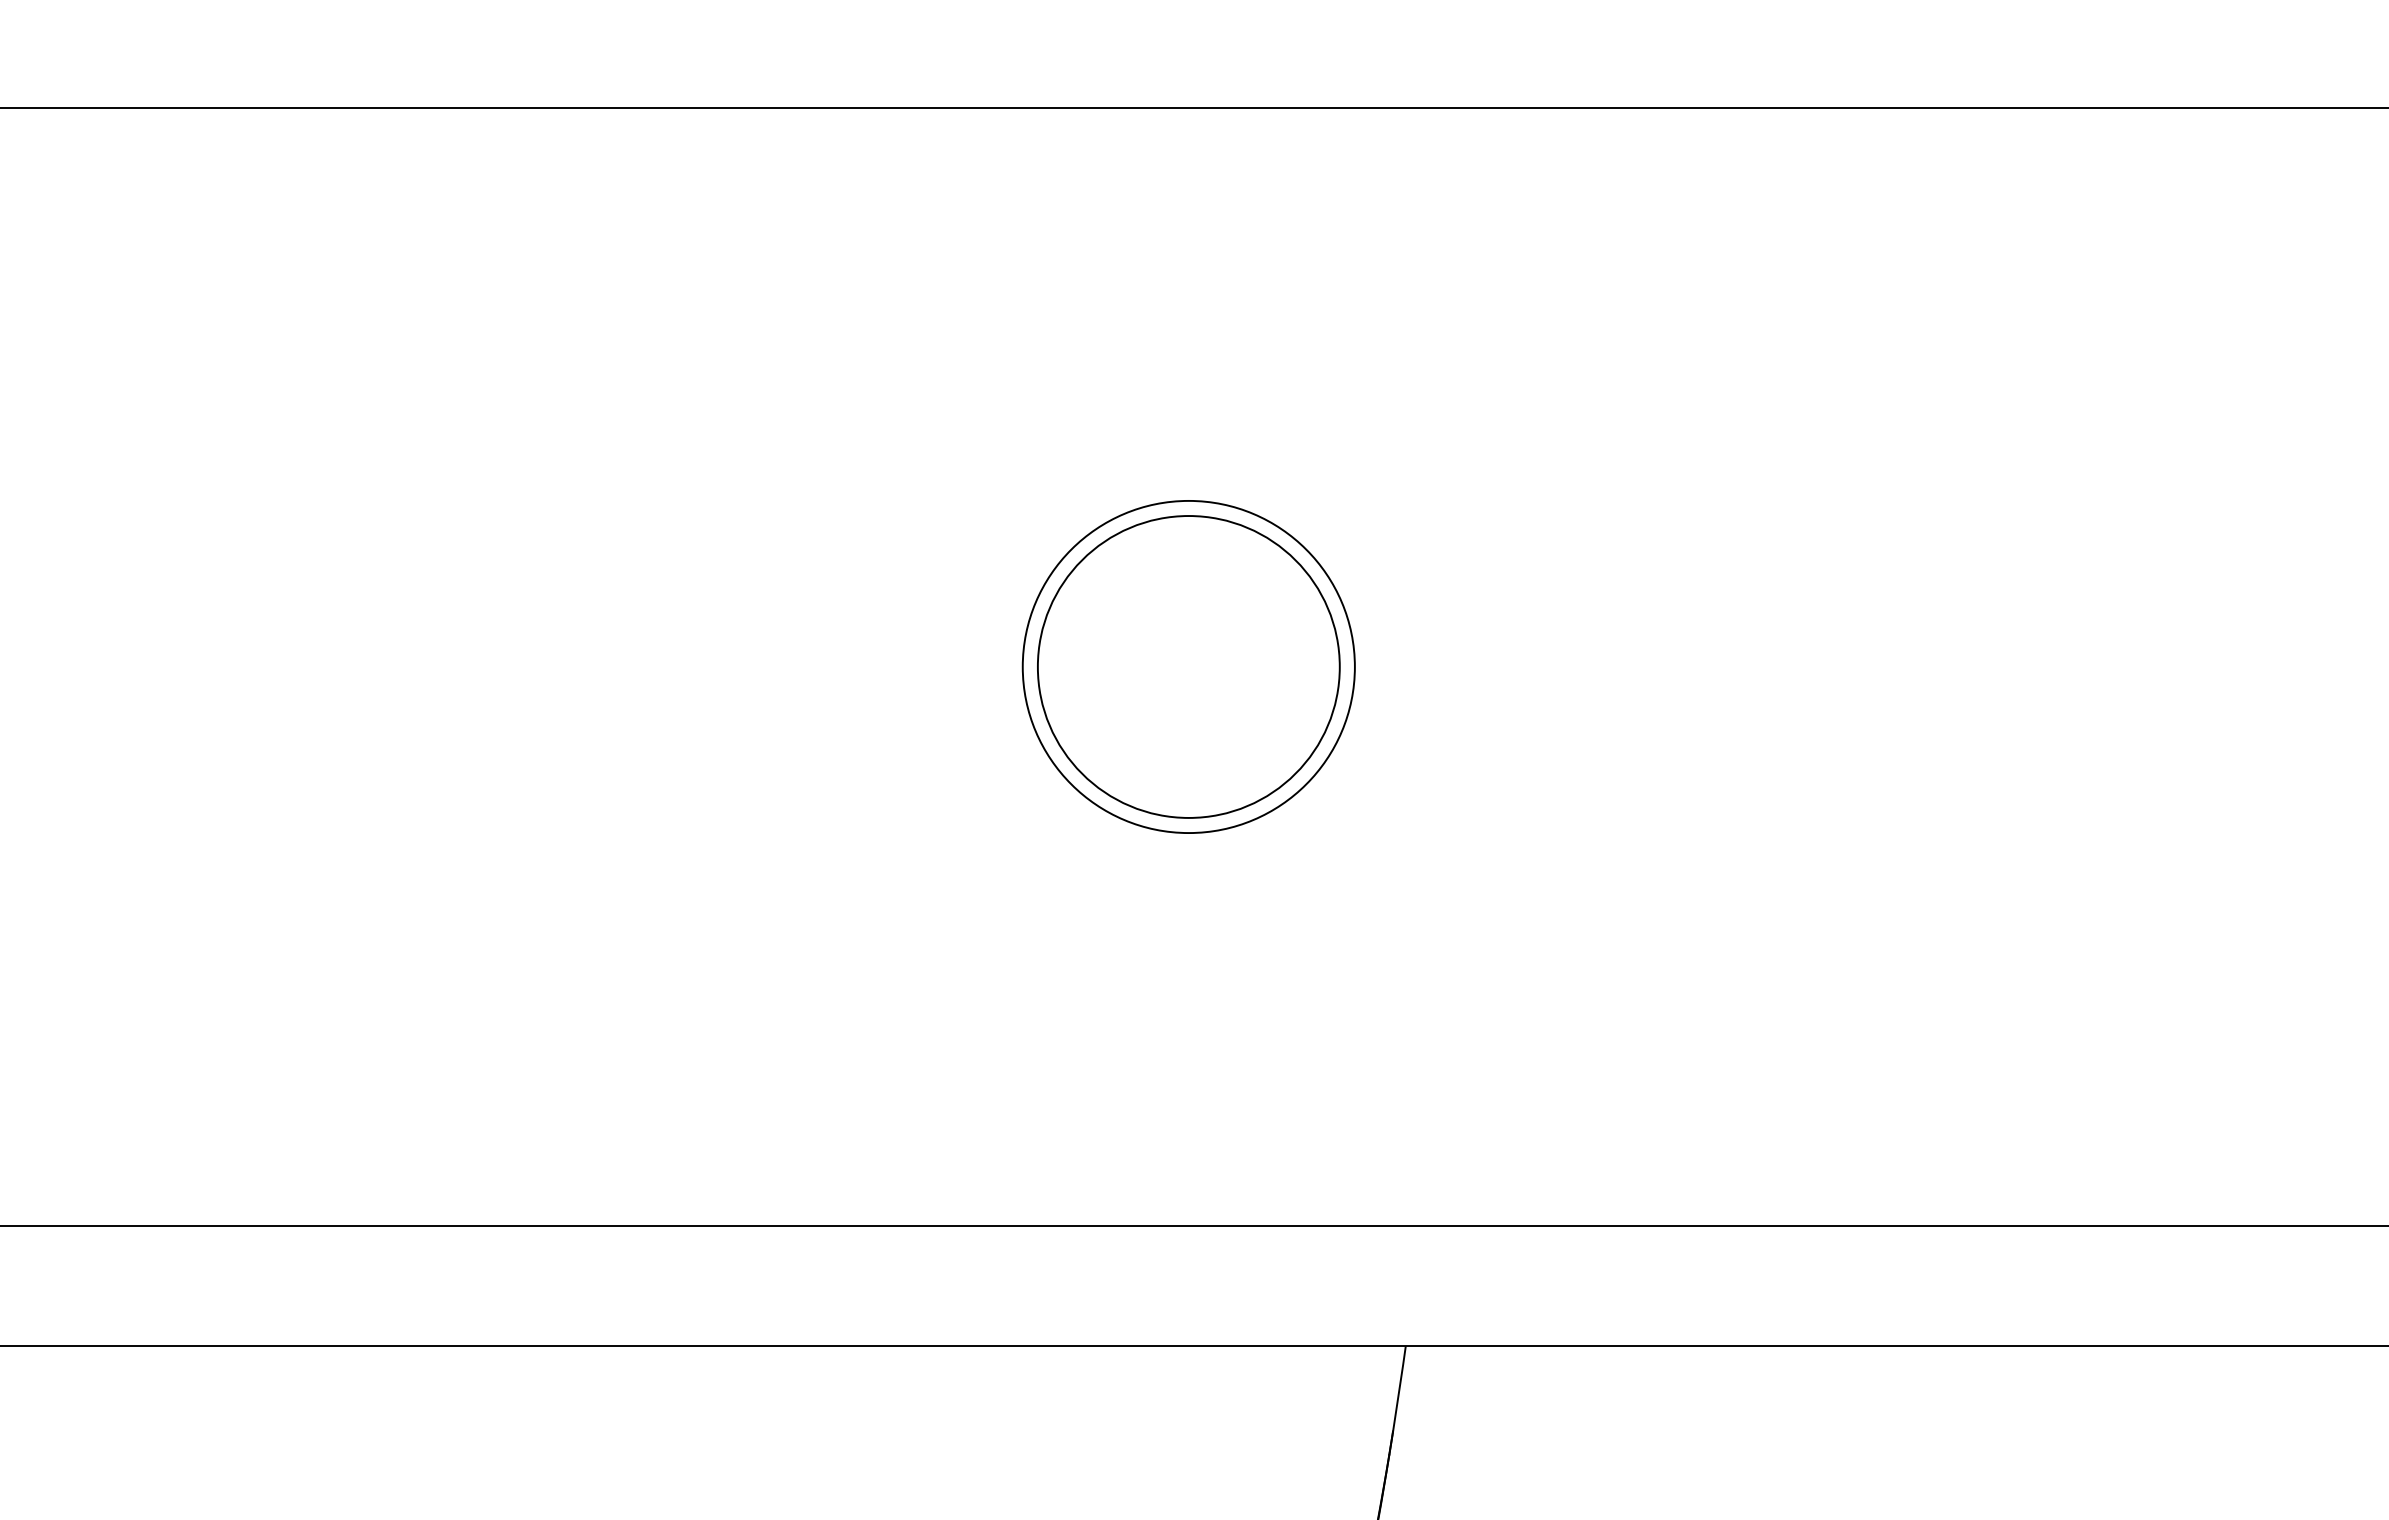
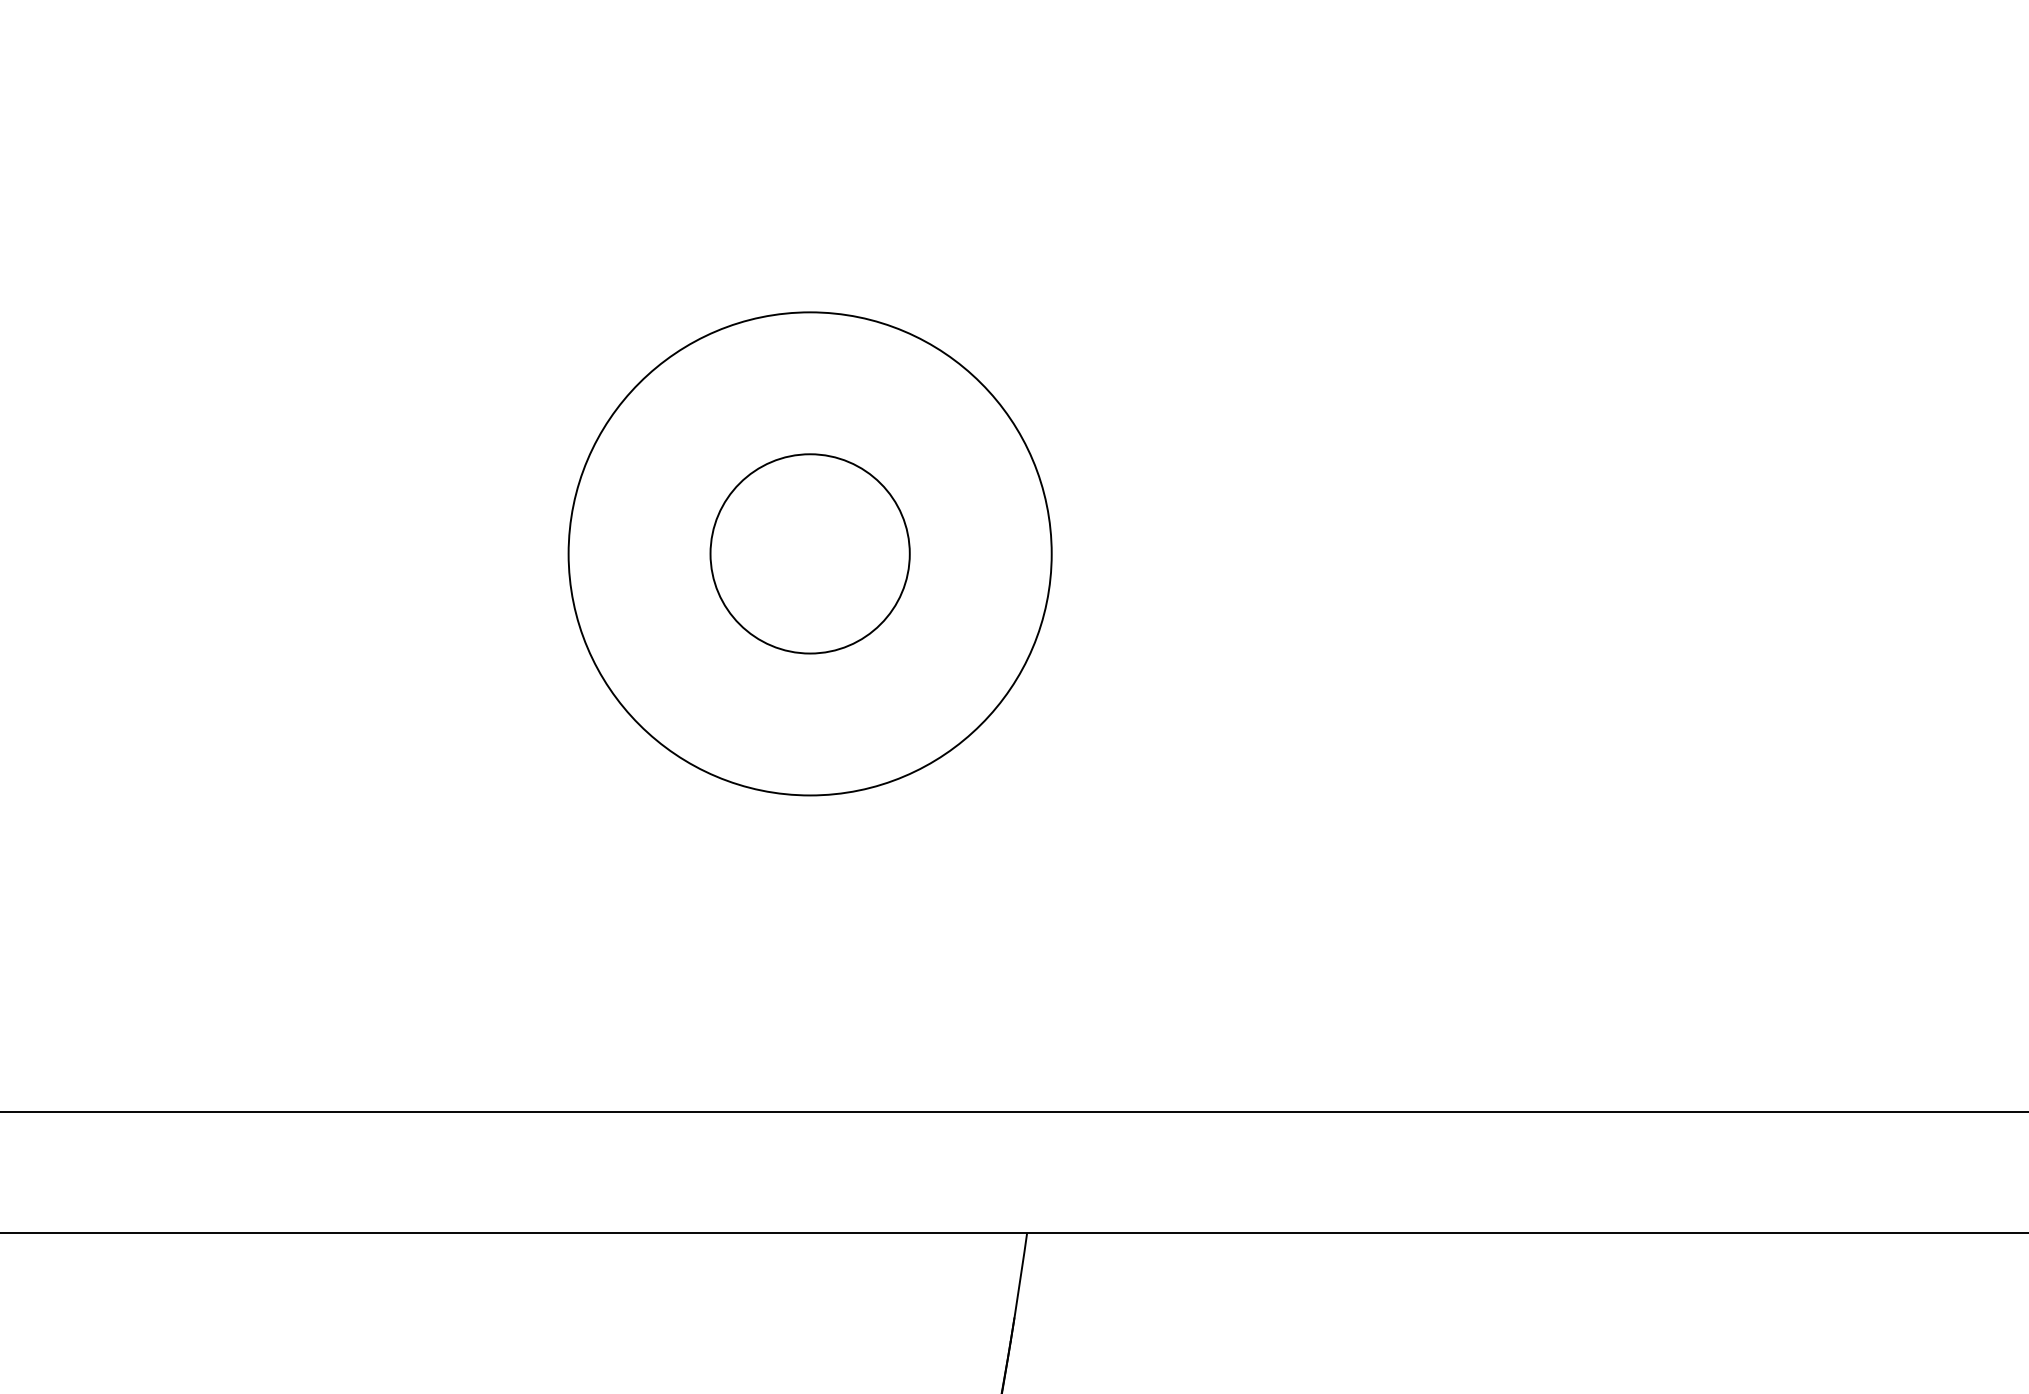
circle: (1188, 666) -> (809, 553), size x0.6
circle: (1188, 666) -> (809, 553), size x1.6

